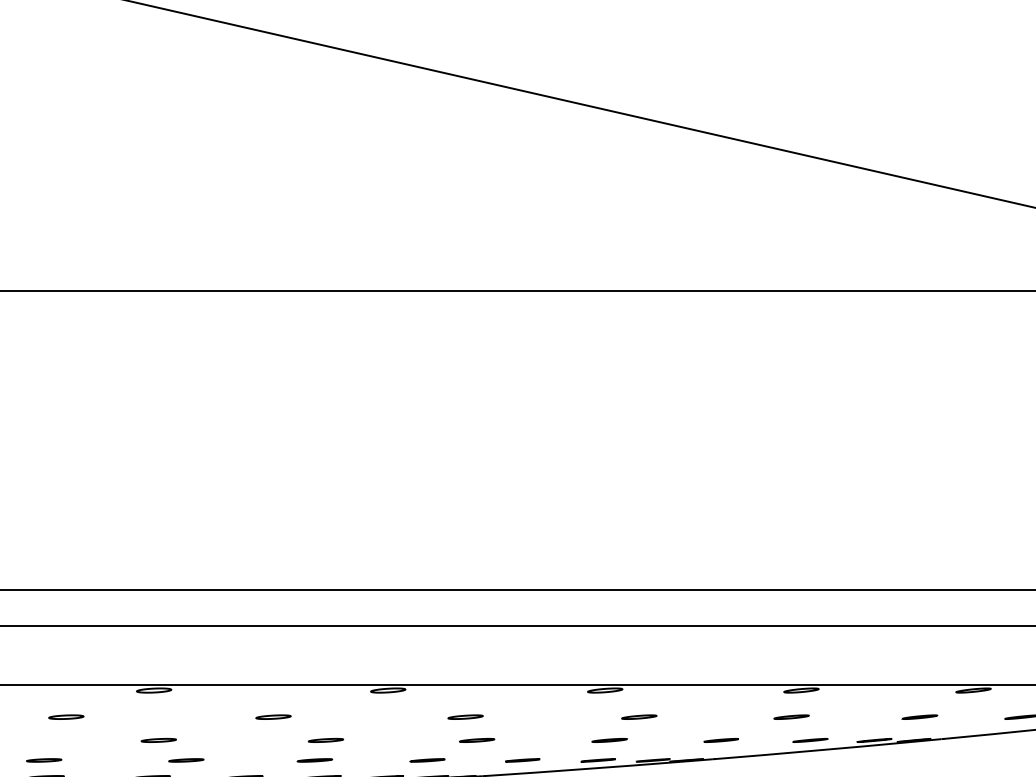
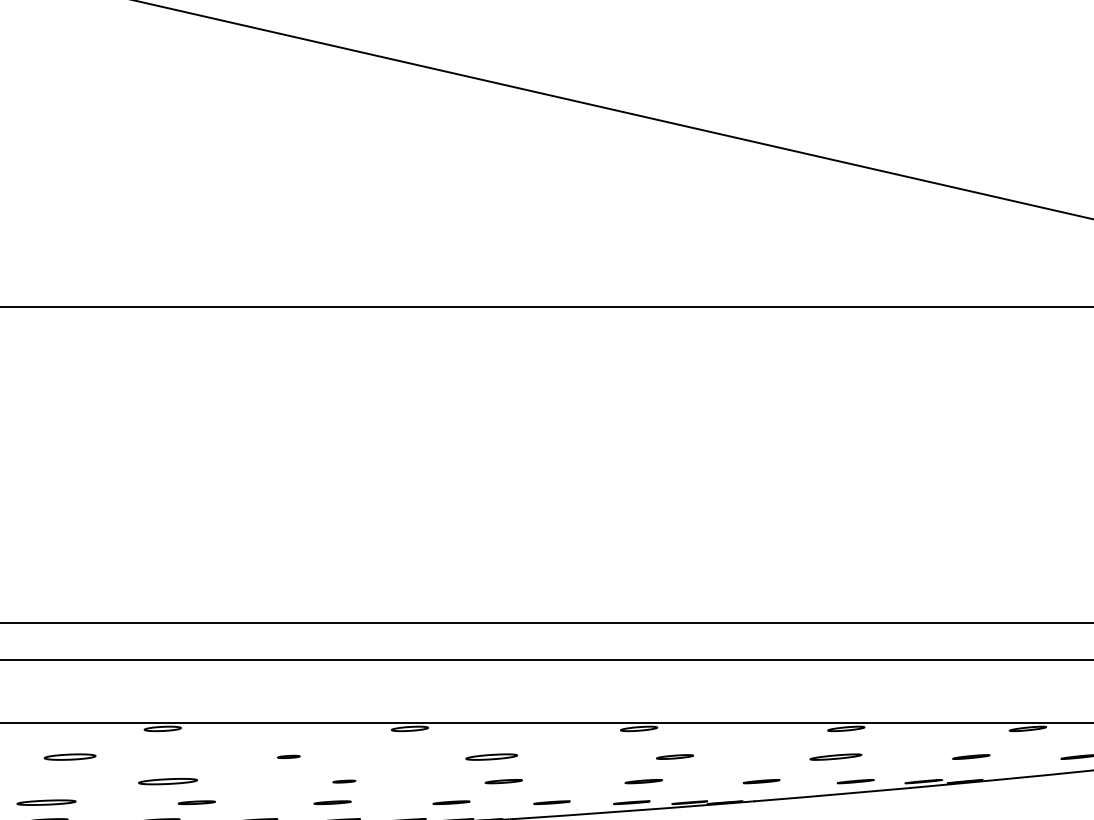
part: (66, 716) -> (70, 756), size x1.4
part: (273, 716) -> (288, 756), size x0.6
part: (465, 716) -> (491, 756), size x1.4
part: (791, 716) -> (835, 756), size x1.4
part: (158, 740) -> (167, 781), size x1.6
part: (325, 740) -> (343, 781), size x0.6
part: (44, 760) -> (47, 802), size x1.6

